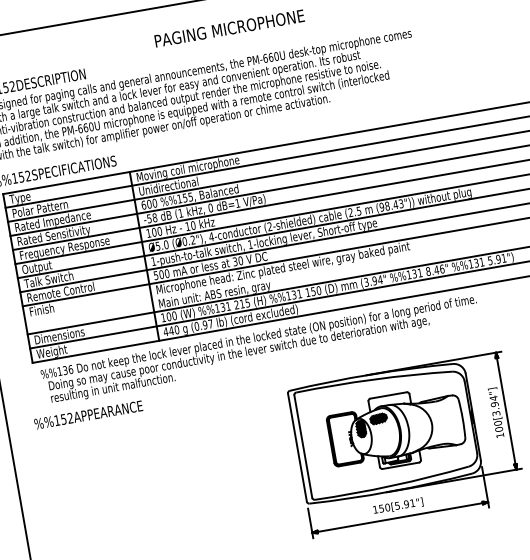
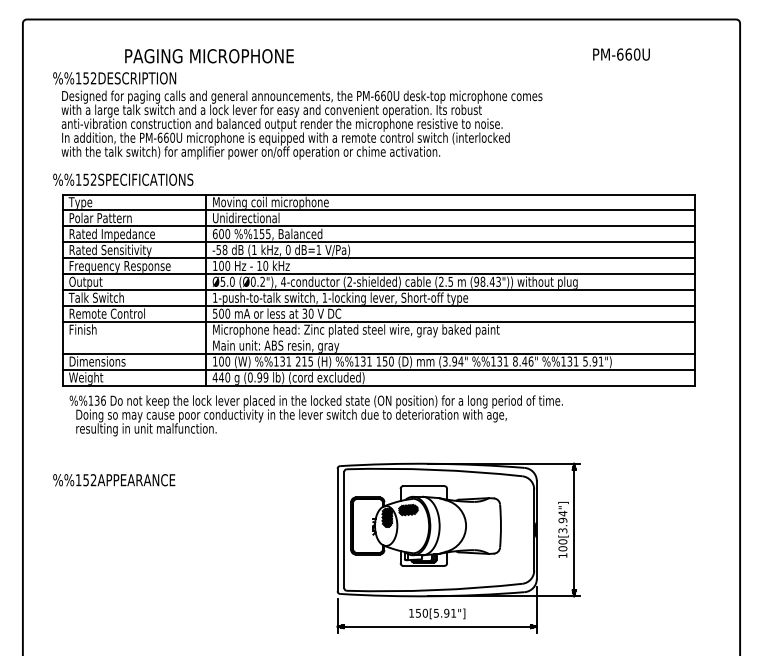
text: (229, 28) -> (209, 56), moved
text: (210, 324) -> (265, 377), (0.97 -> (0.99
text: (88, 415) -> (114, 480), moved
part: (396, 429) -> (425, 525), moved

